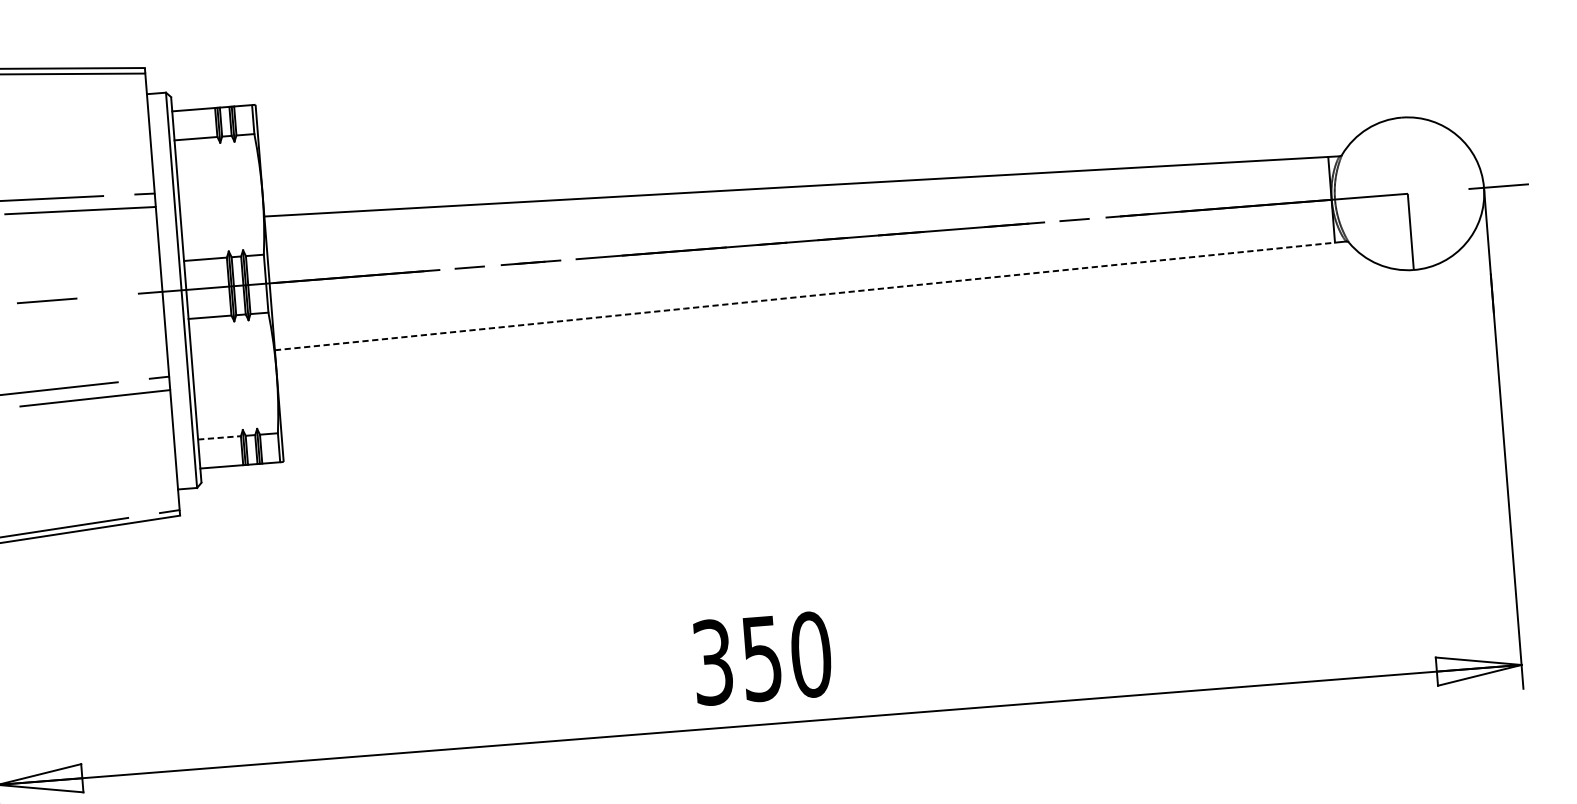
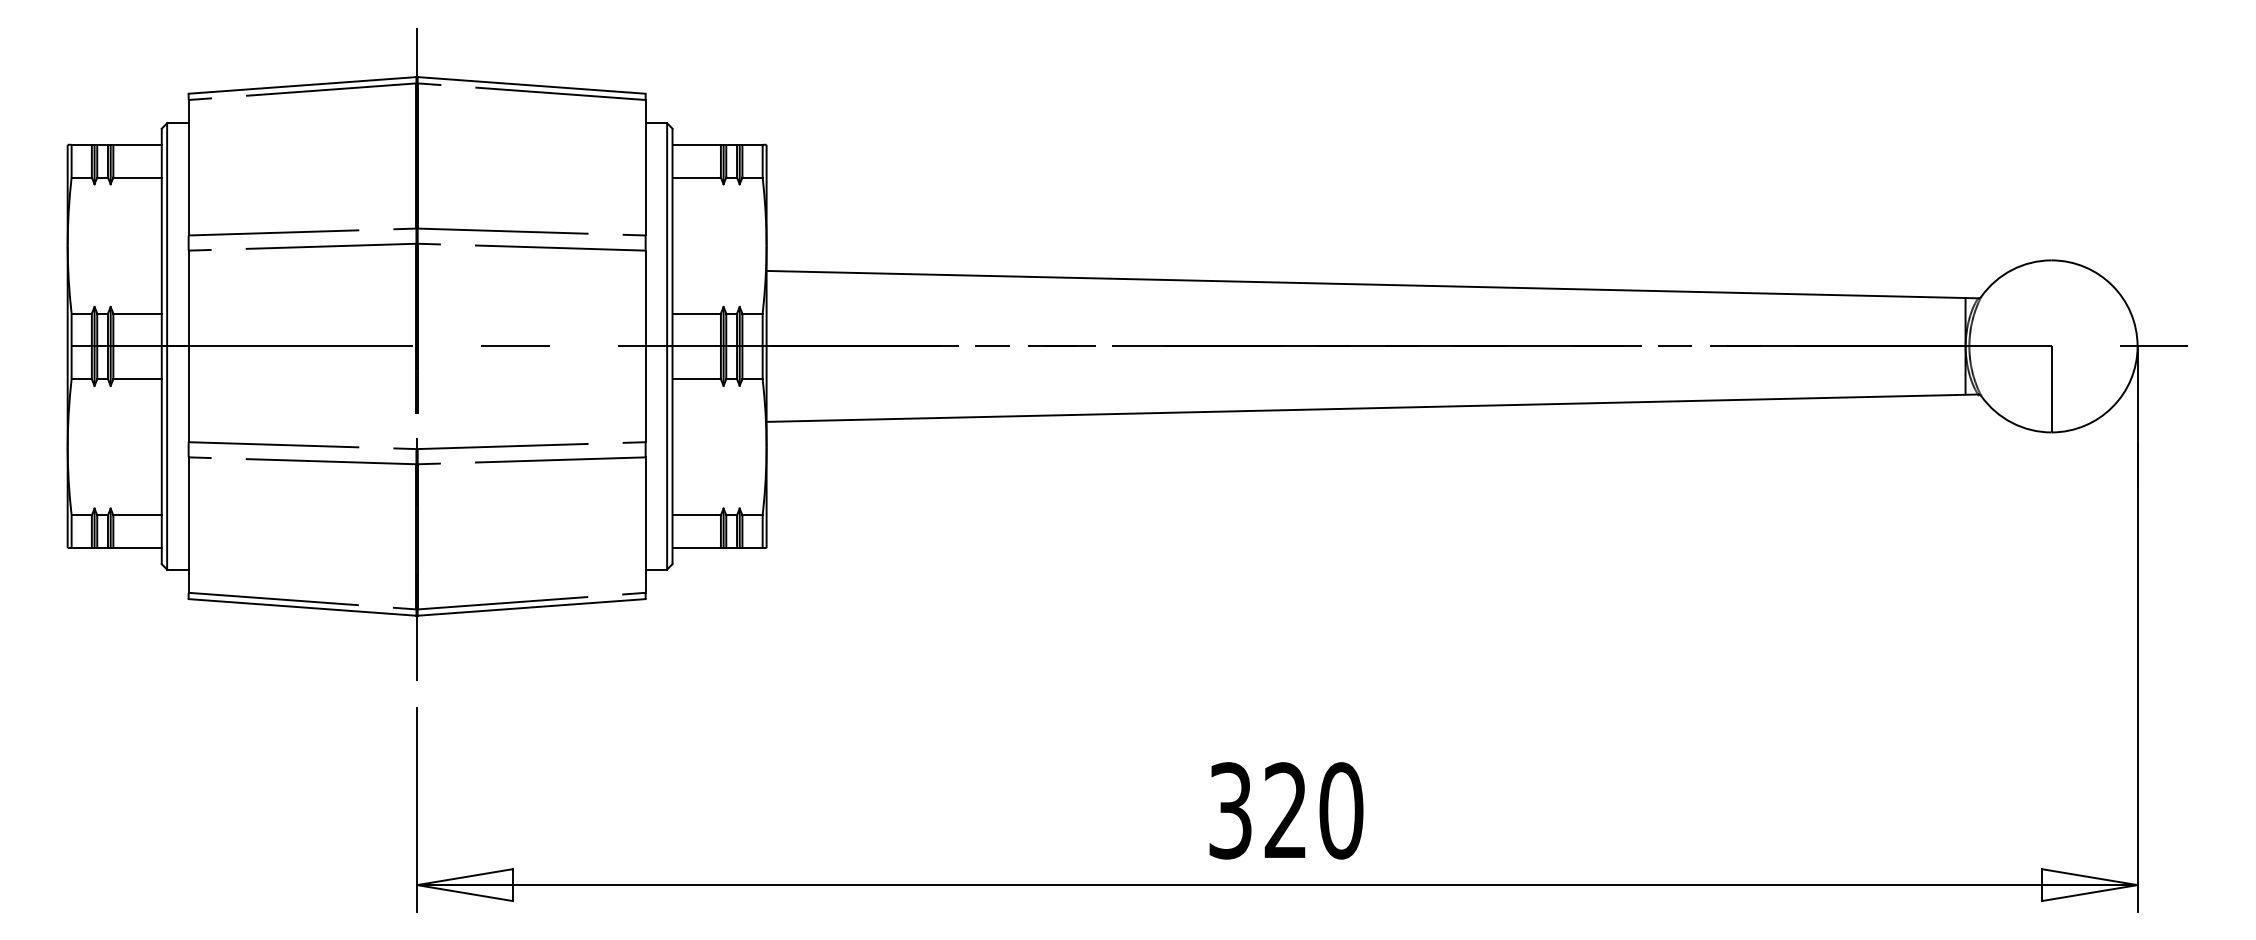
line: (804, 296) -> (1365, 408), dashed -> solid
line: (220, 437) -> (697, 515), dashed -> solid
text: (761, 658) -> (1285, 810), 350 -> 320

